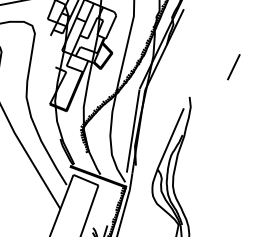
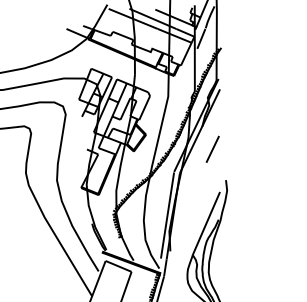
line: (233, 66) -> (212, 148), moved

